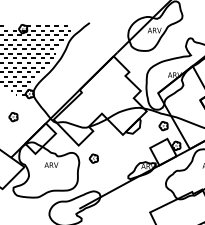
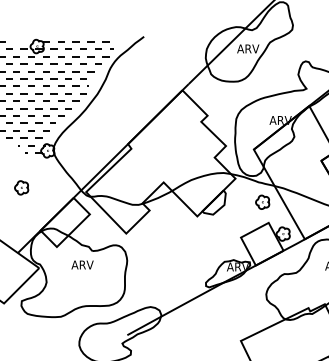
part: (93, 158) -> (150, 254), removed

